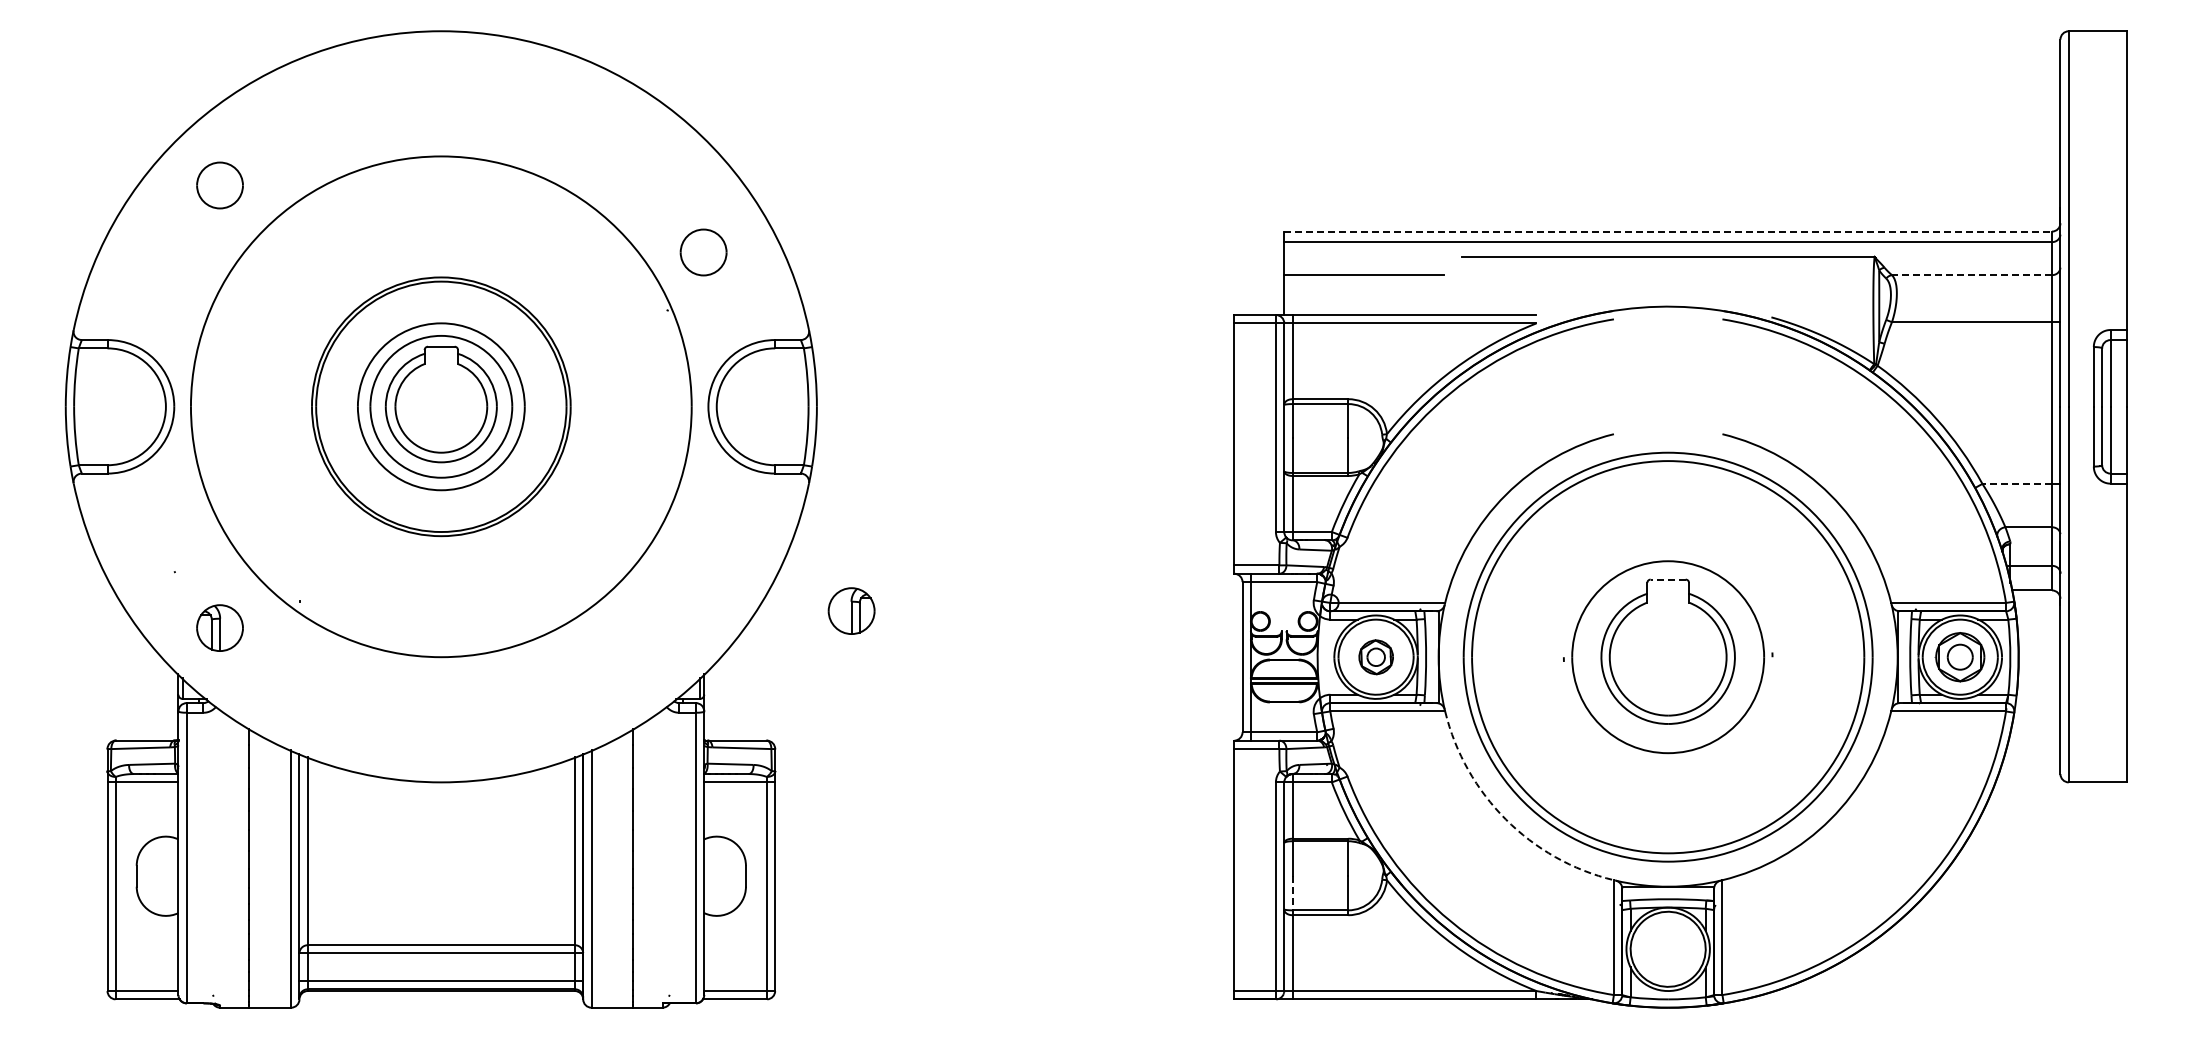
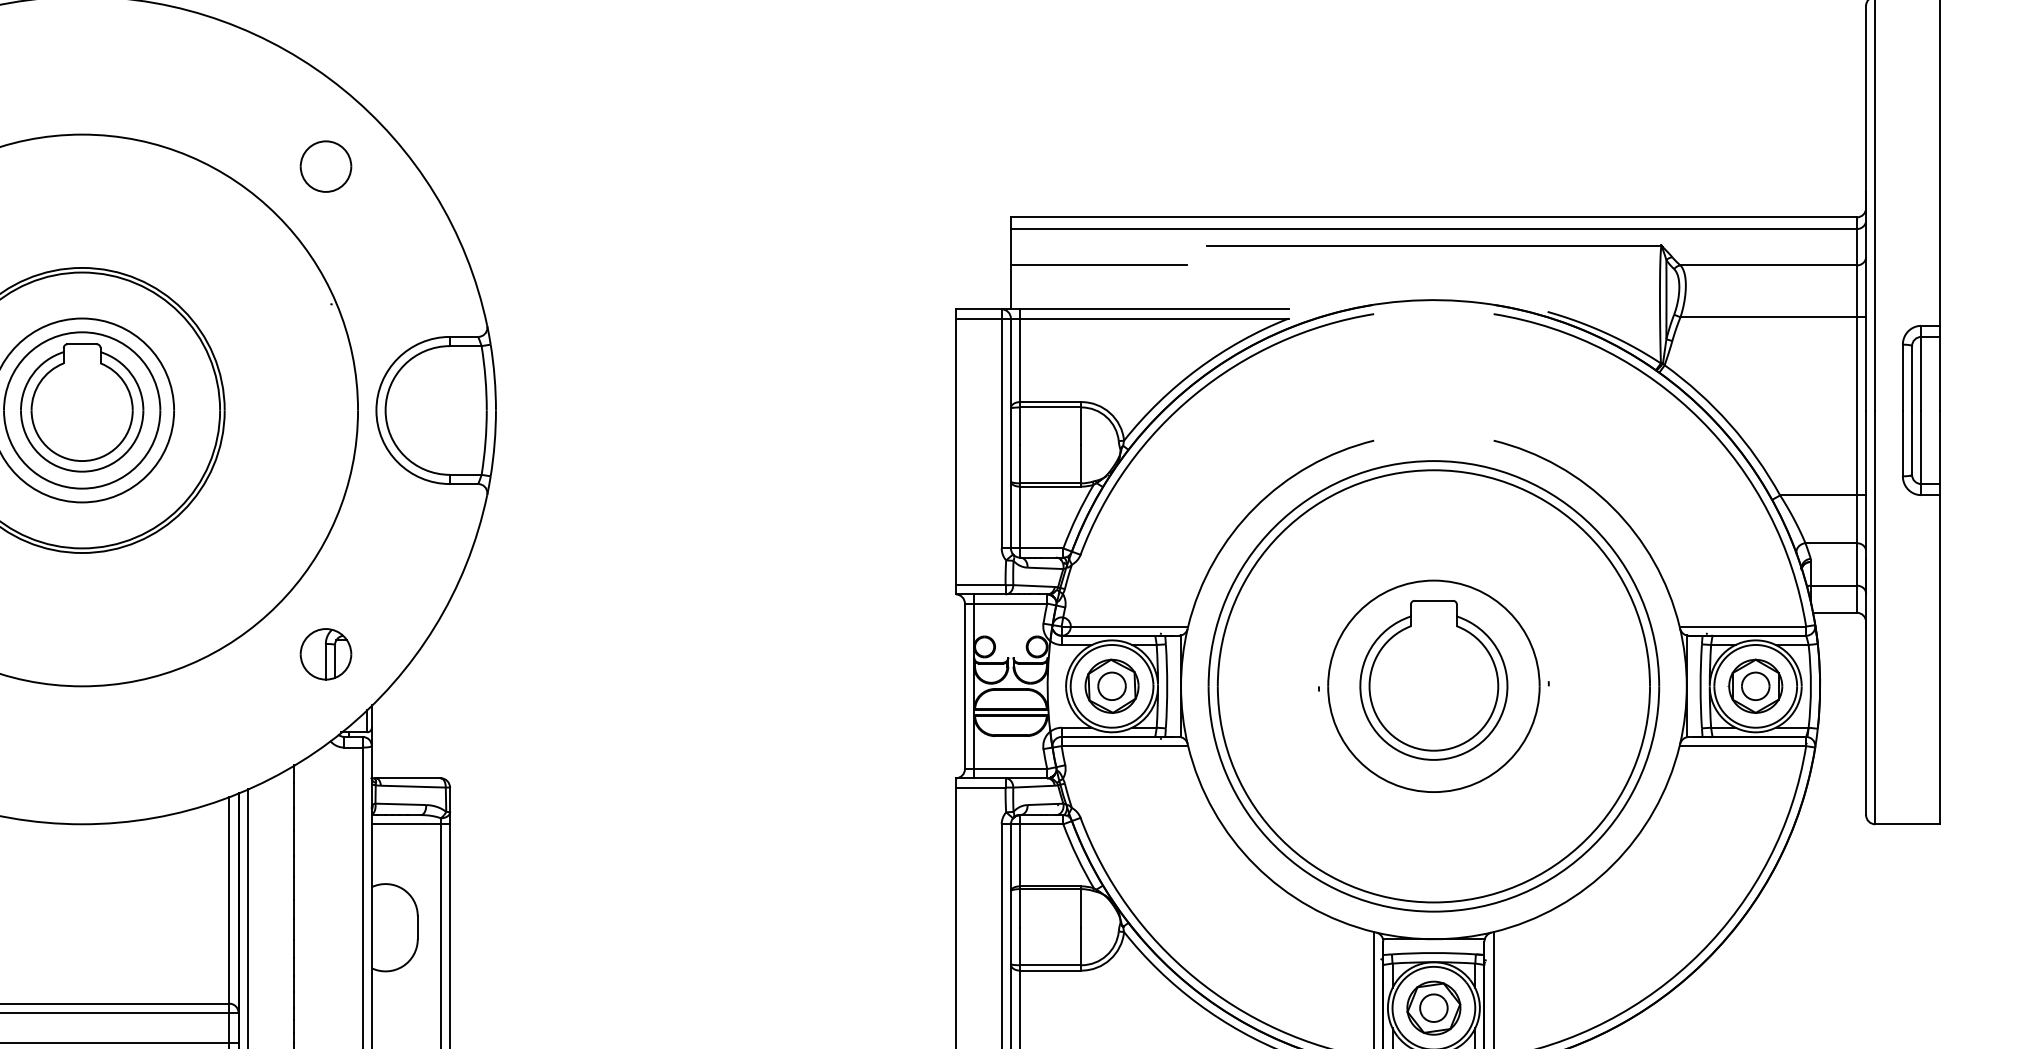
line: (1668, 231) -> (1434, 217), dashed -> solid
part: (703, 252) -> (325, 166), moved
line: (1971, 275) -> (1768, 265), dashed -> solid
line: (2017, 483) -> (1818, 494), dashed -> solid
line: (1668, 579) -> (1434, 600), dashed -> solid
part: (851, 610) -> (325, 653), moved
part: (1376, 657) -> (1112, 686), size x1.43
arc: (1505, 819) -> (1254, 865), dashed -> solid
line: (1292, 893) -> (1019, 946), dashed -> solid
part: (1668, 949) -> (1434, 1008), added

